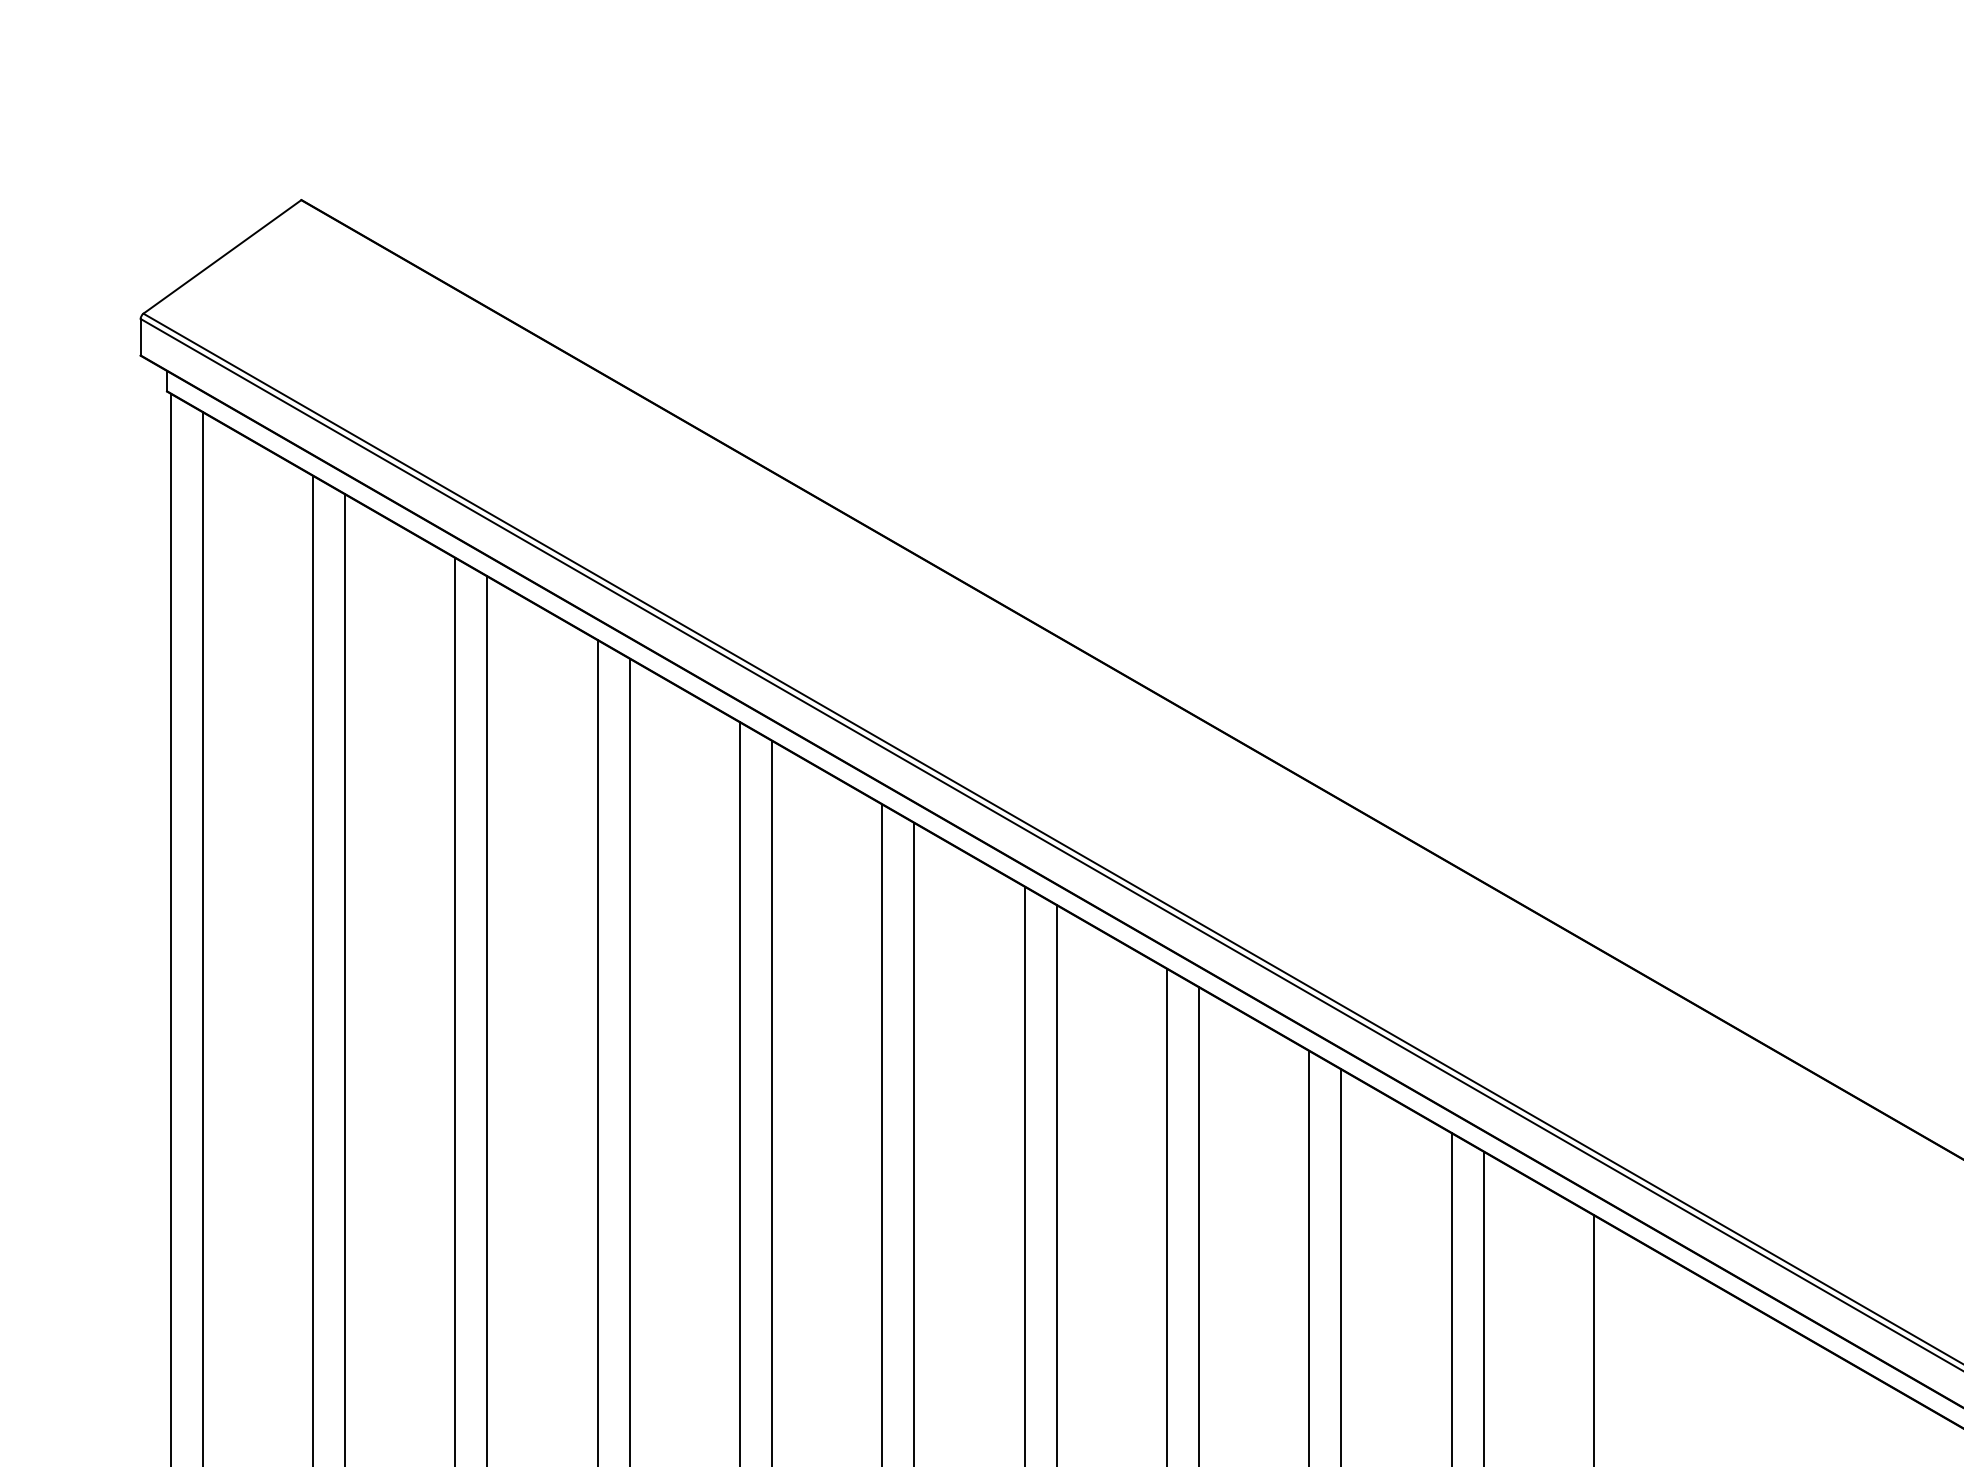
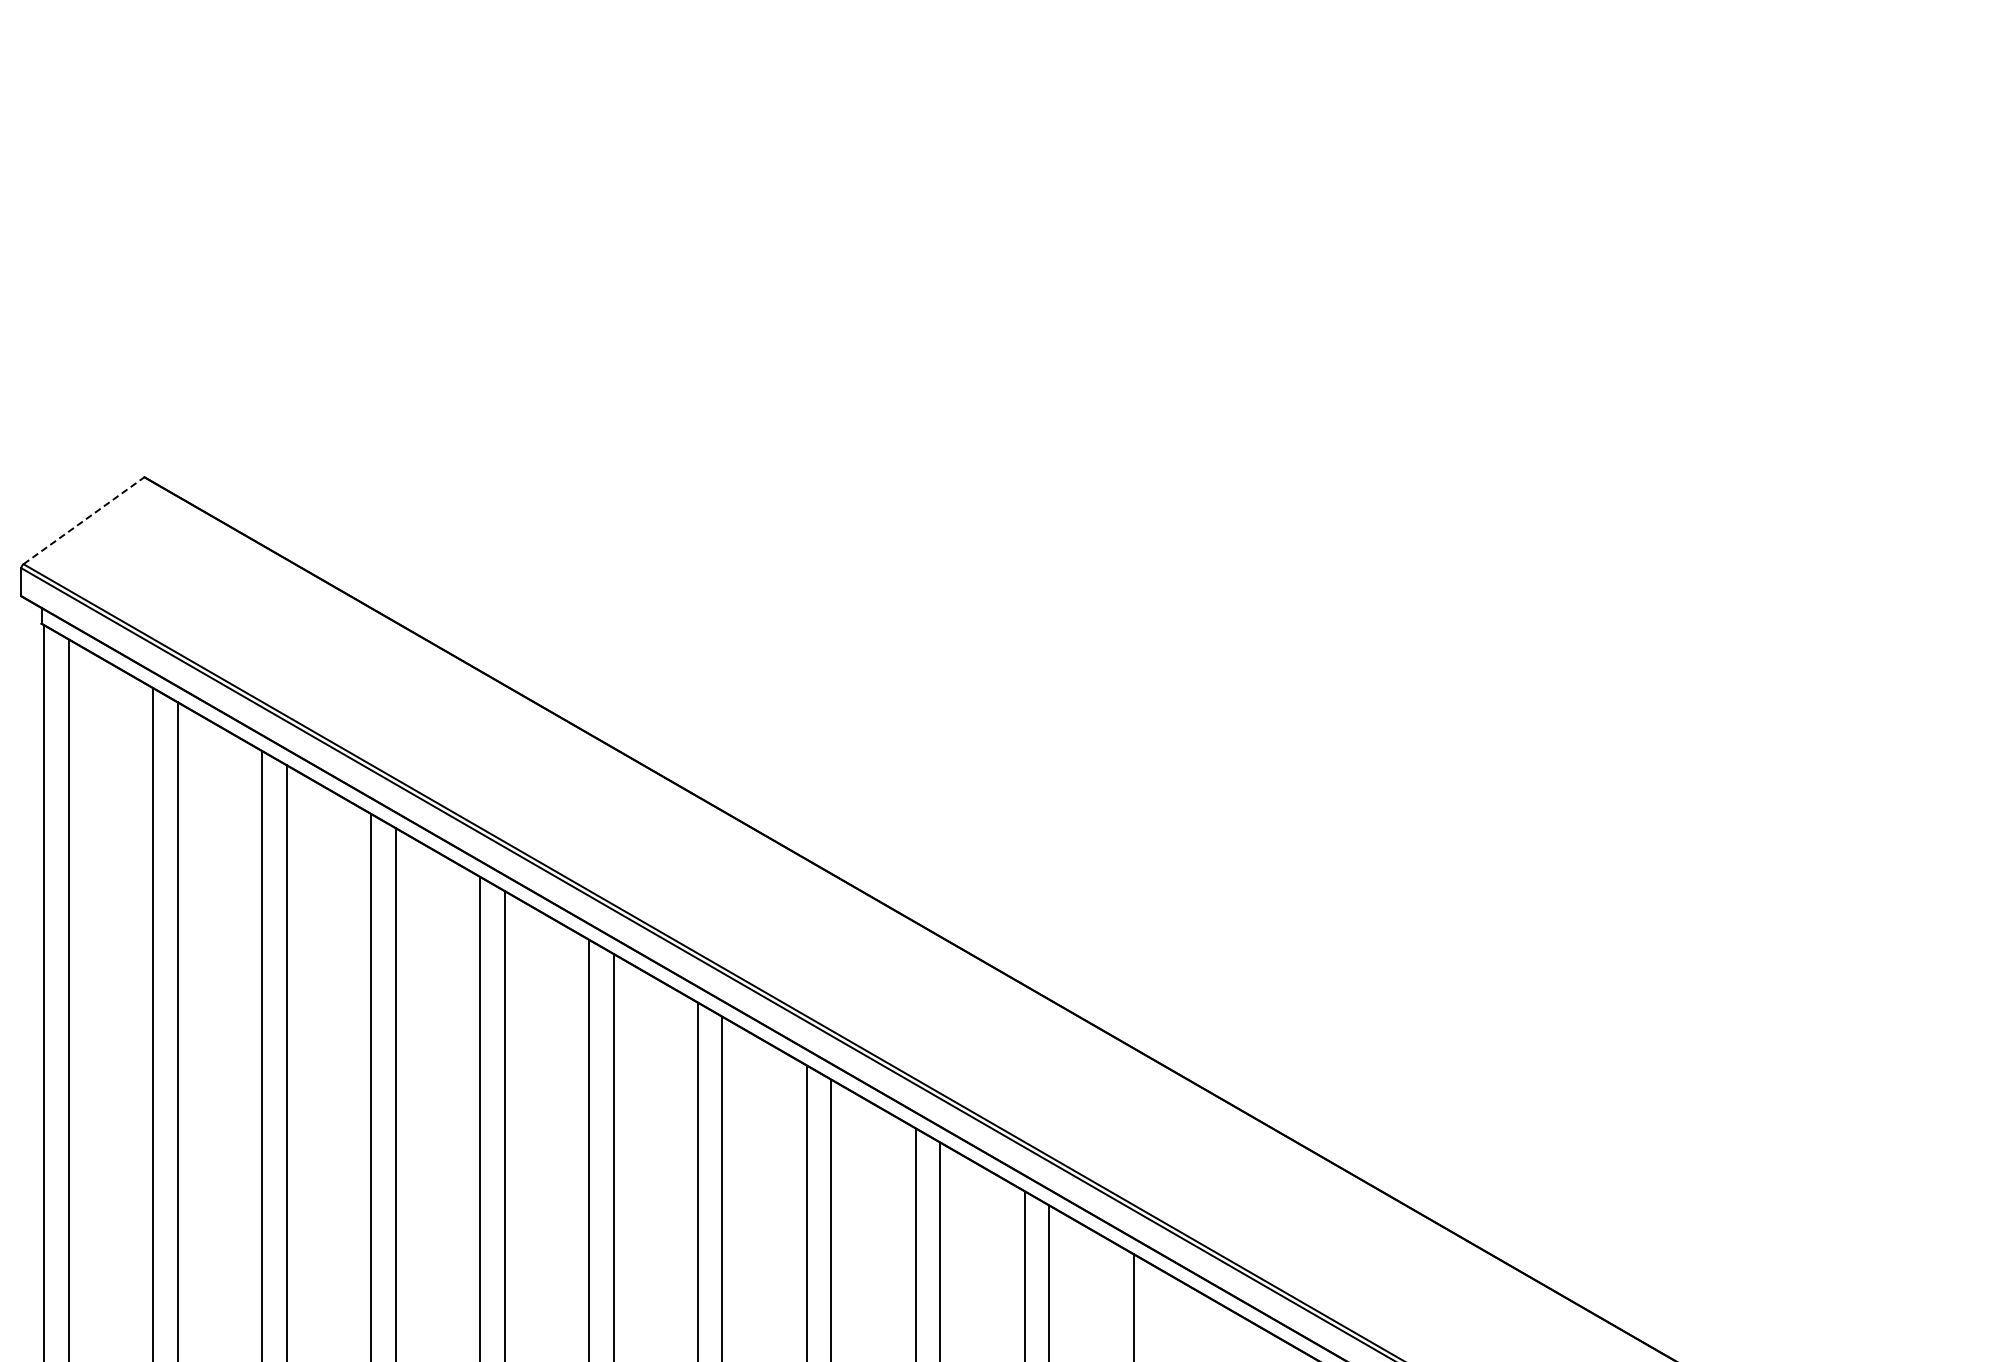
line: (223, 256) -> (84, 520), solid -> dashed

